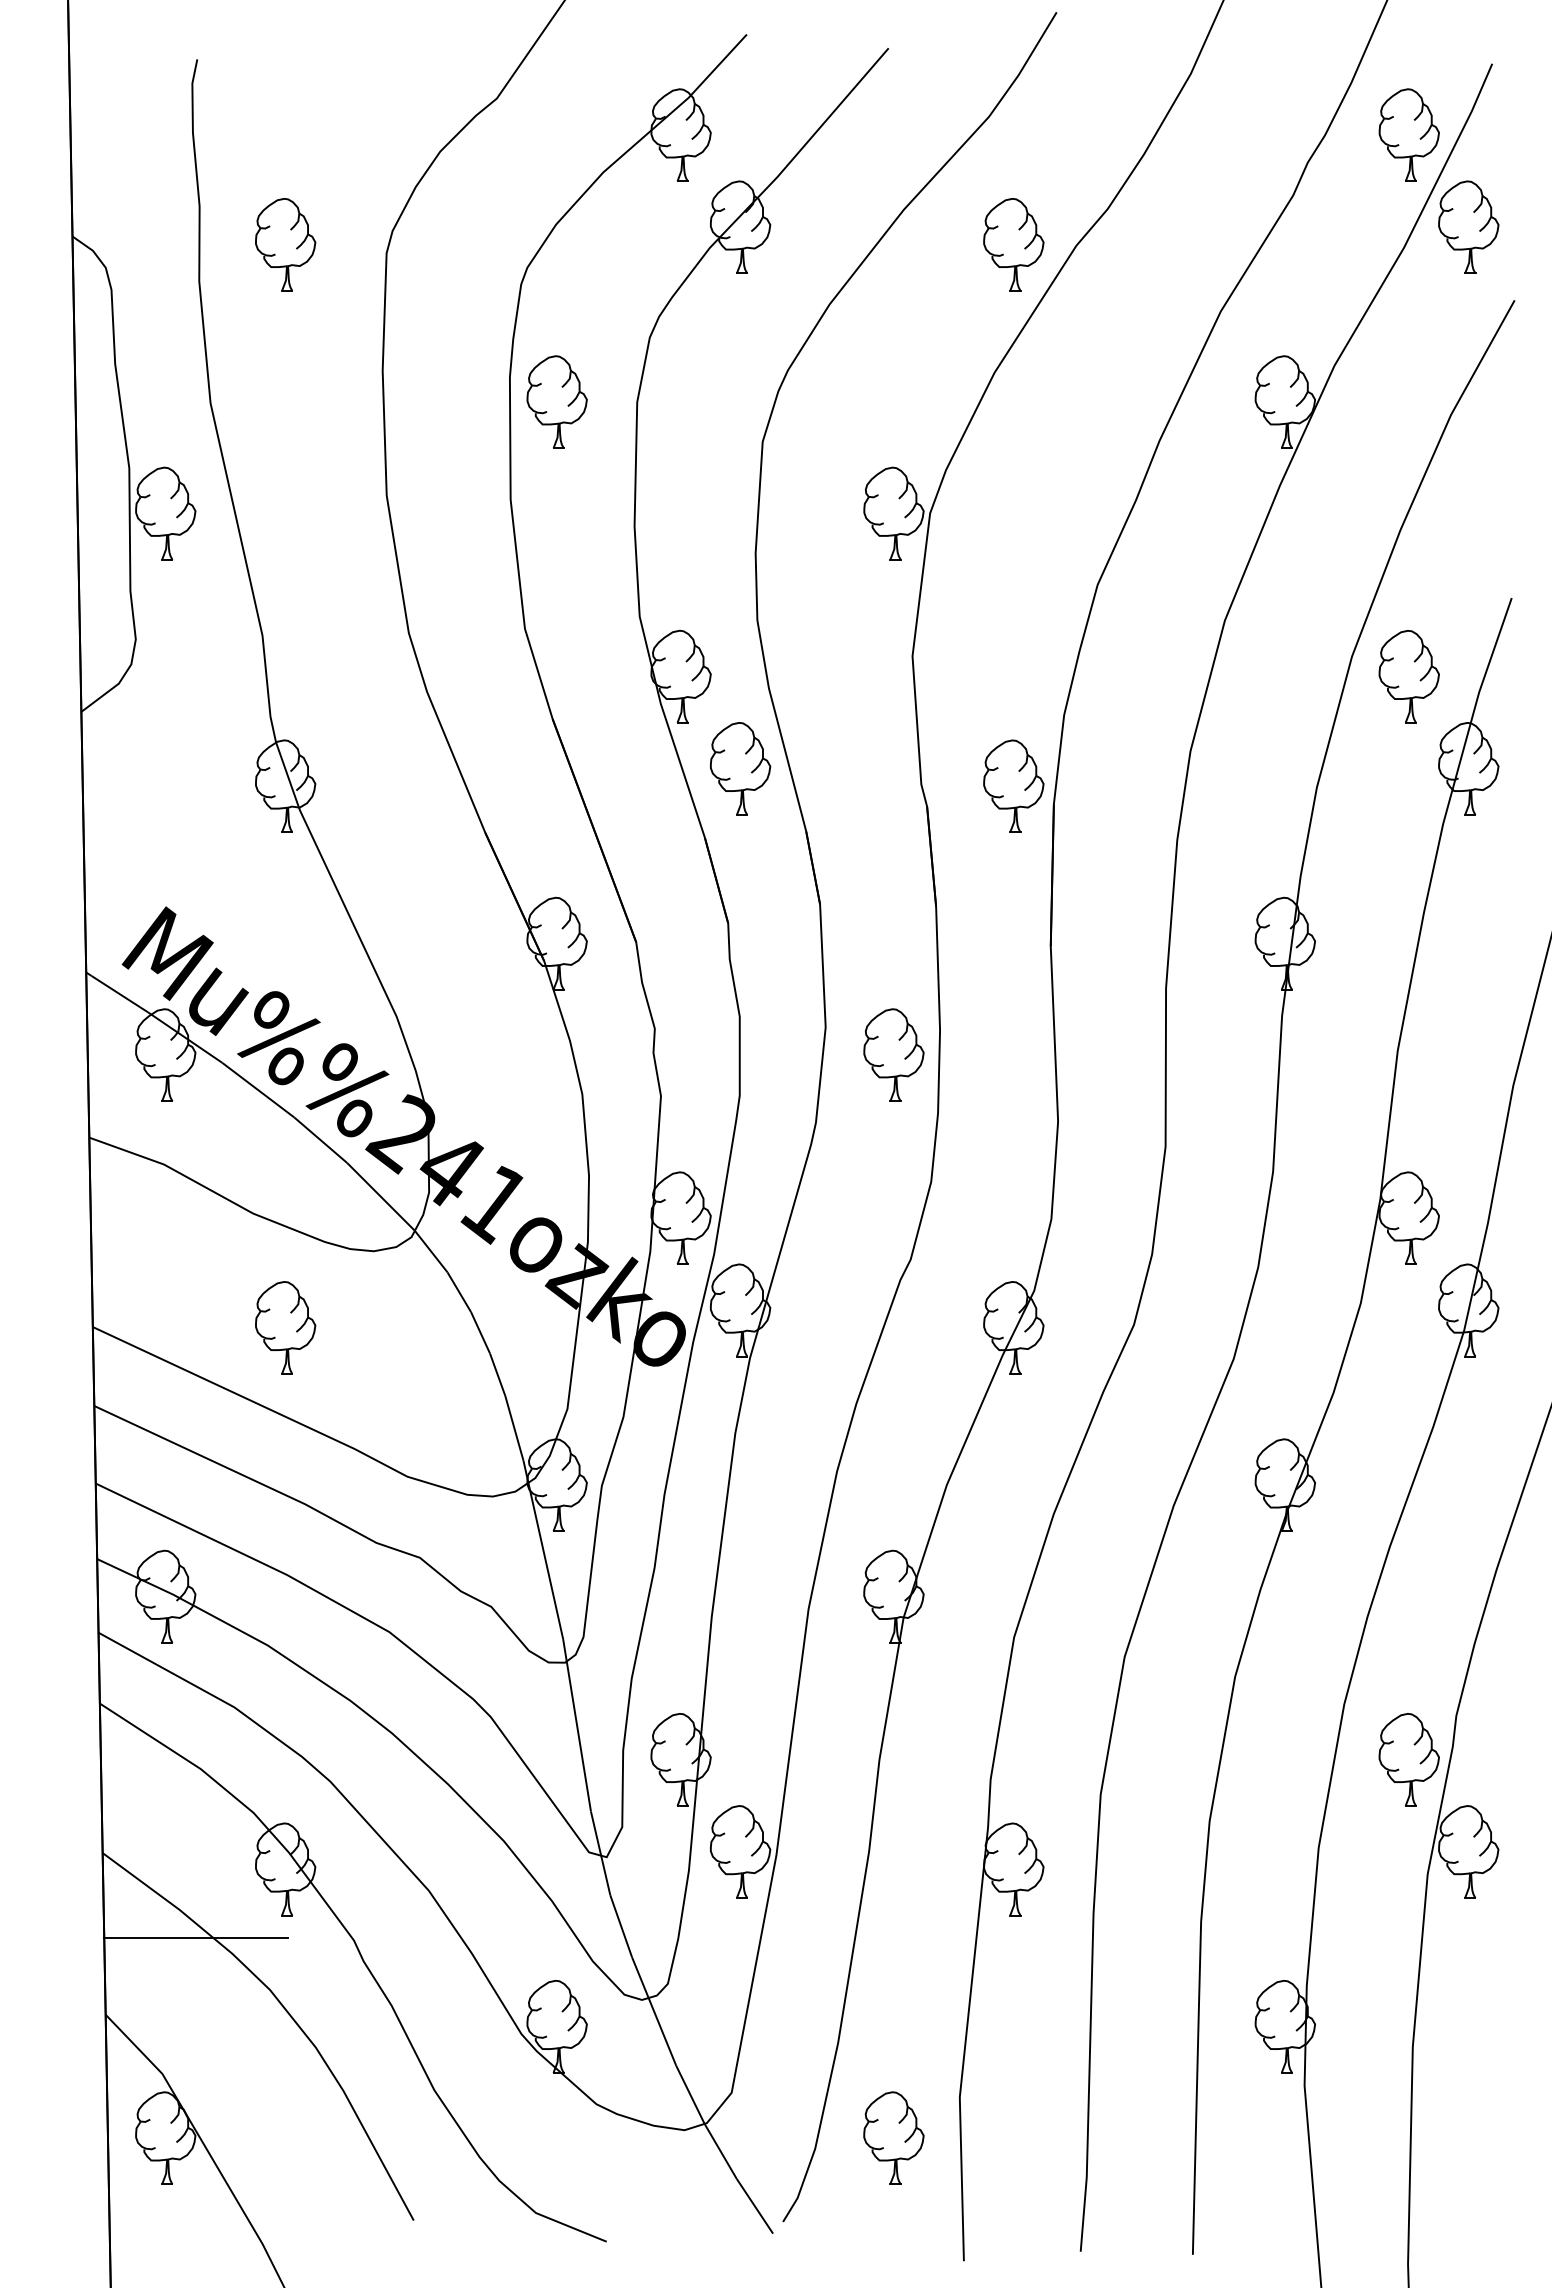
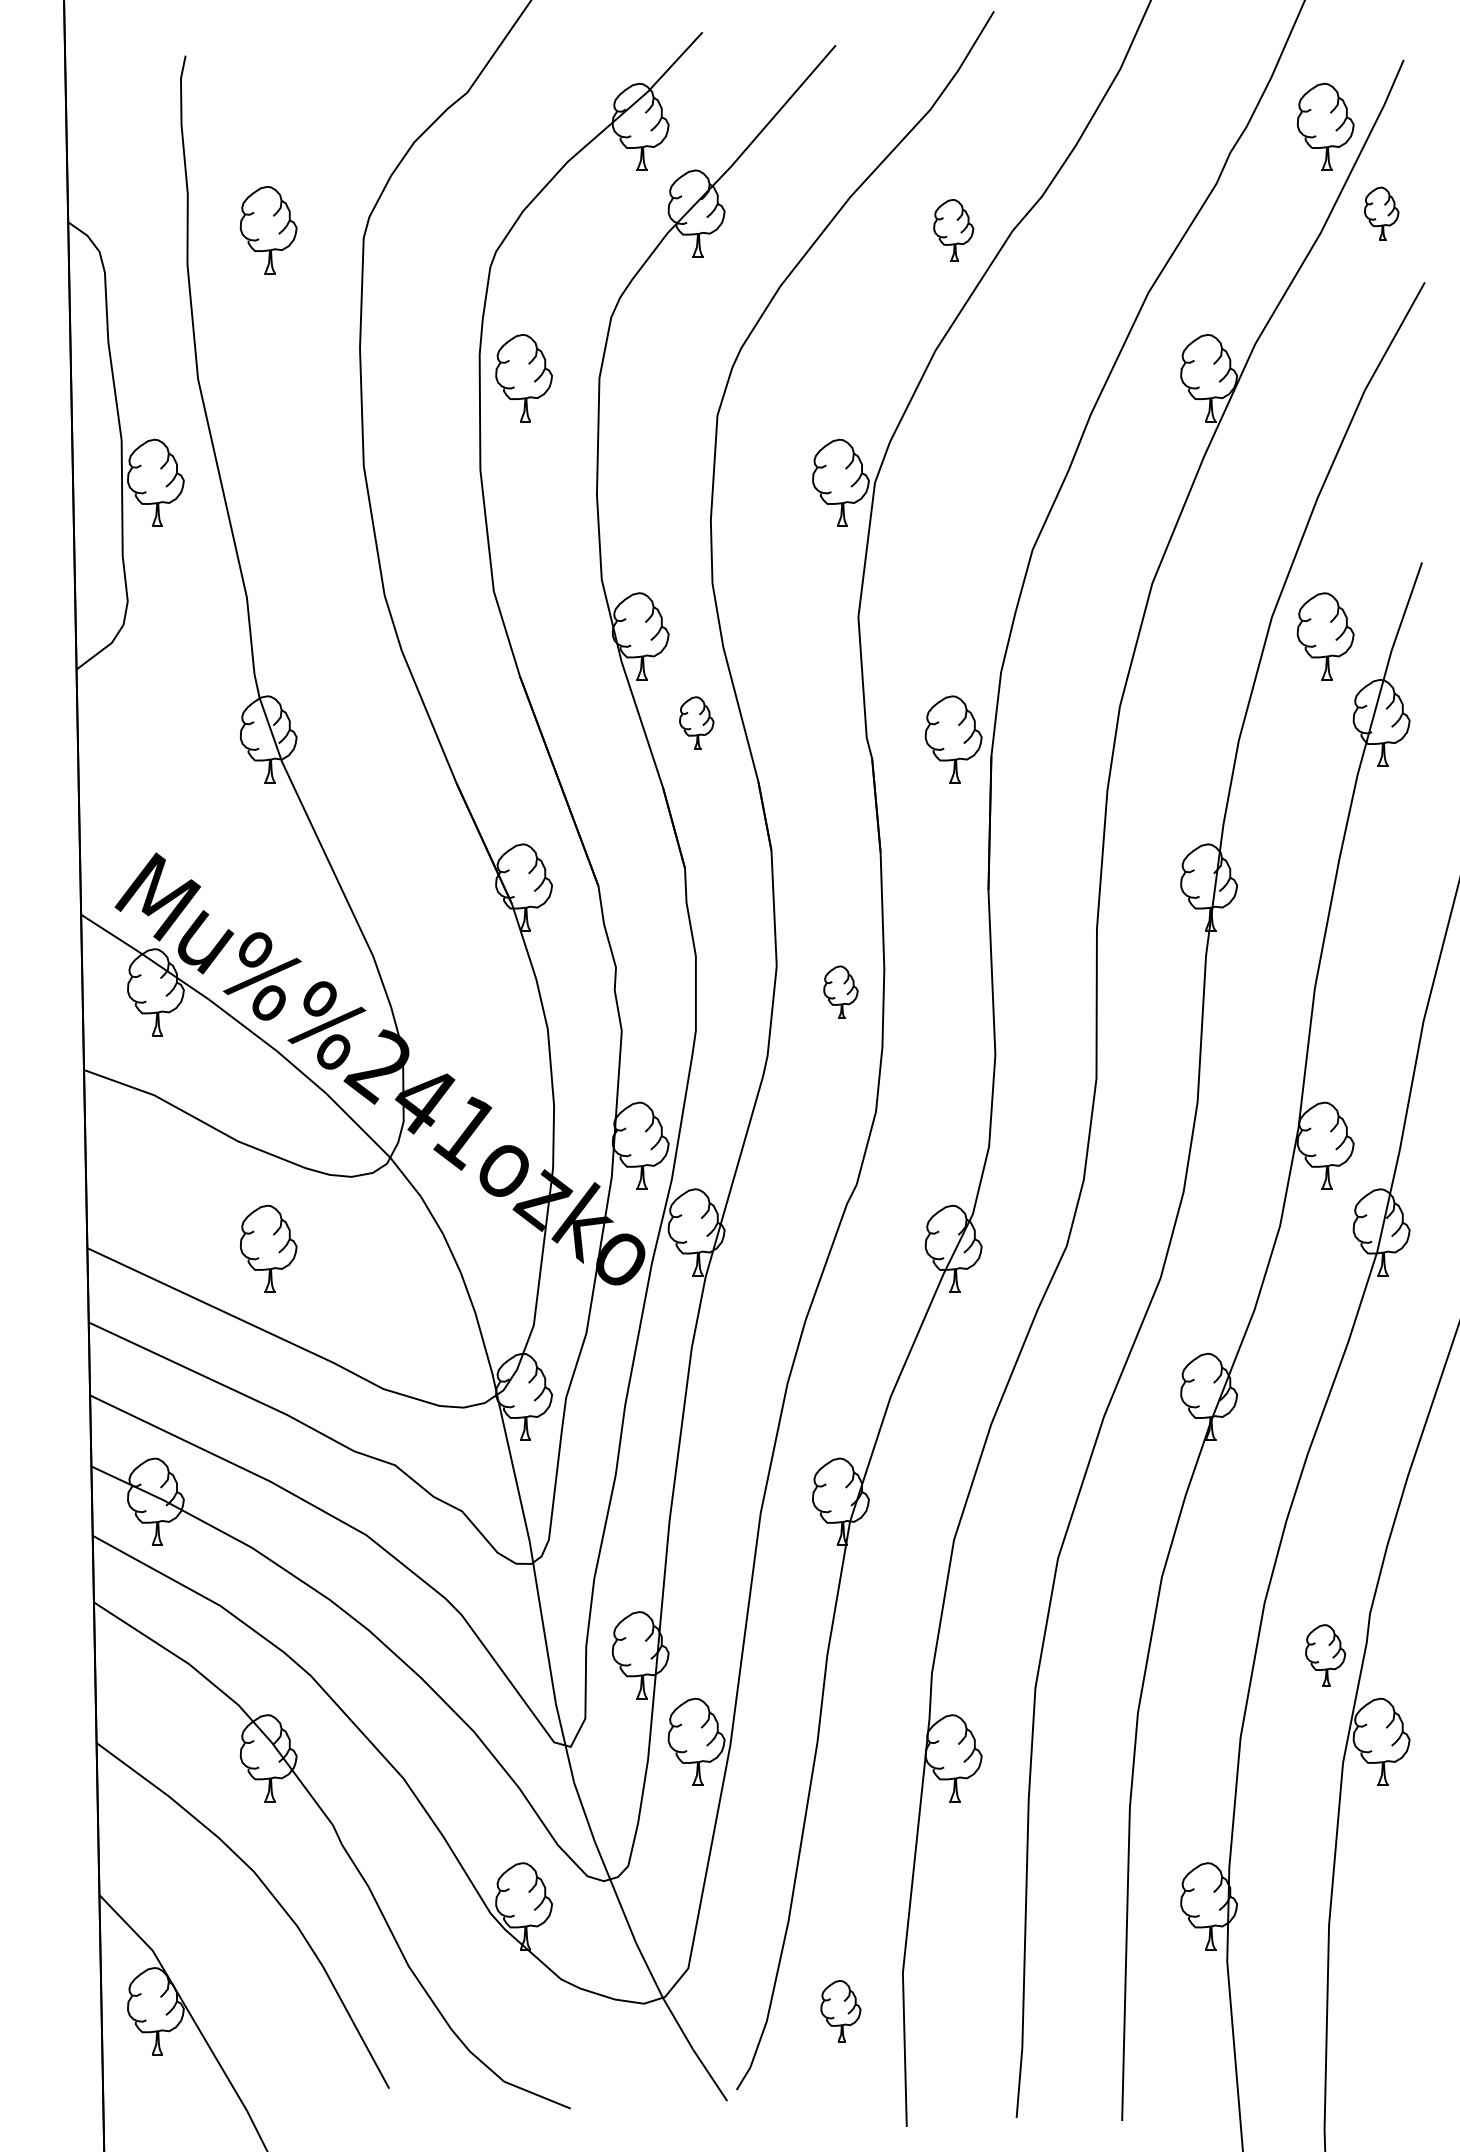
part: (1468, 226) -> (1381, 212), size x0.6
part: (1013, 244) -> (953, 229), size x0.7
part: (740, 768) -> (696, 722), size x0.6
part: (893, 1054) -> (840, 991), size x0.6
part: (1408, 1759) -> (1324, 1655), size x0.7
line: (195, 1937) -> (183, 1822), removed
part: (893, 2137) -> (840, 2010), size x0.7

